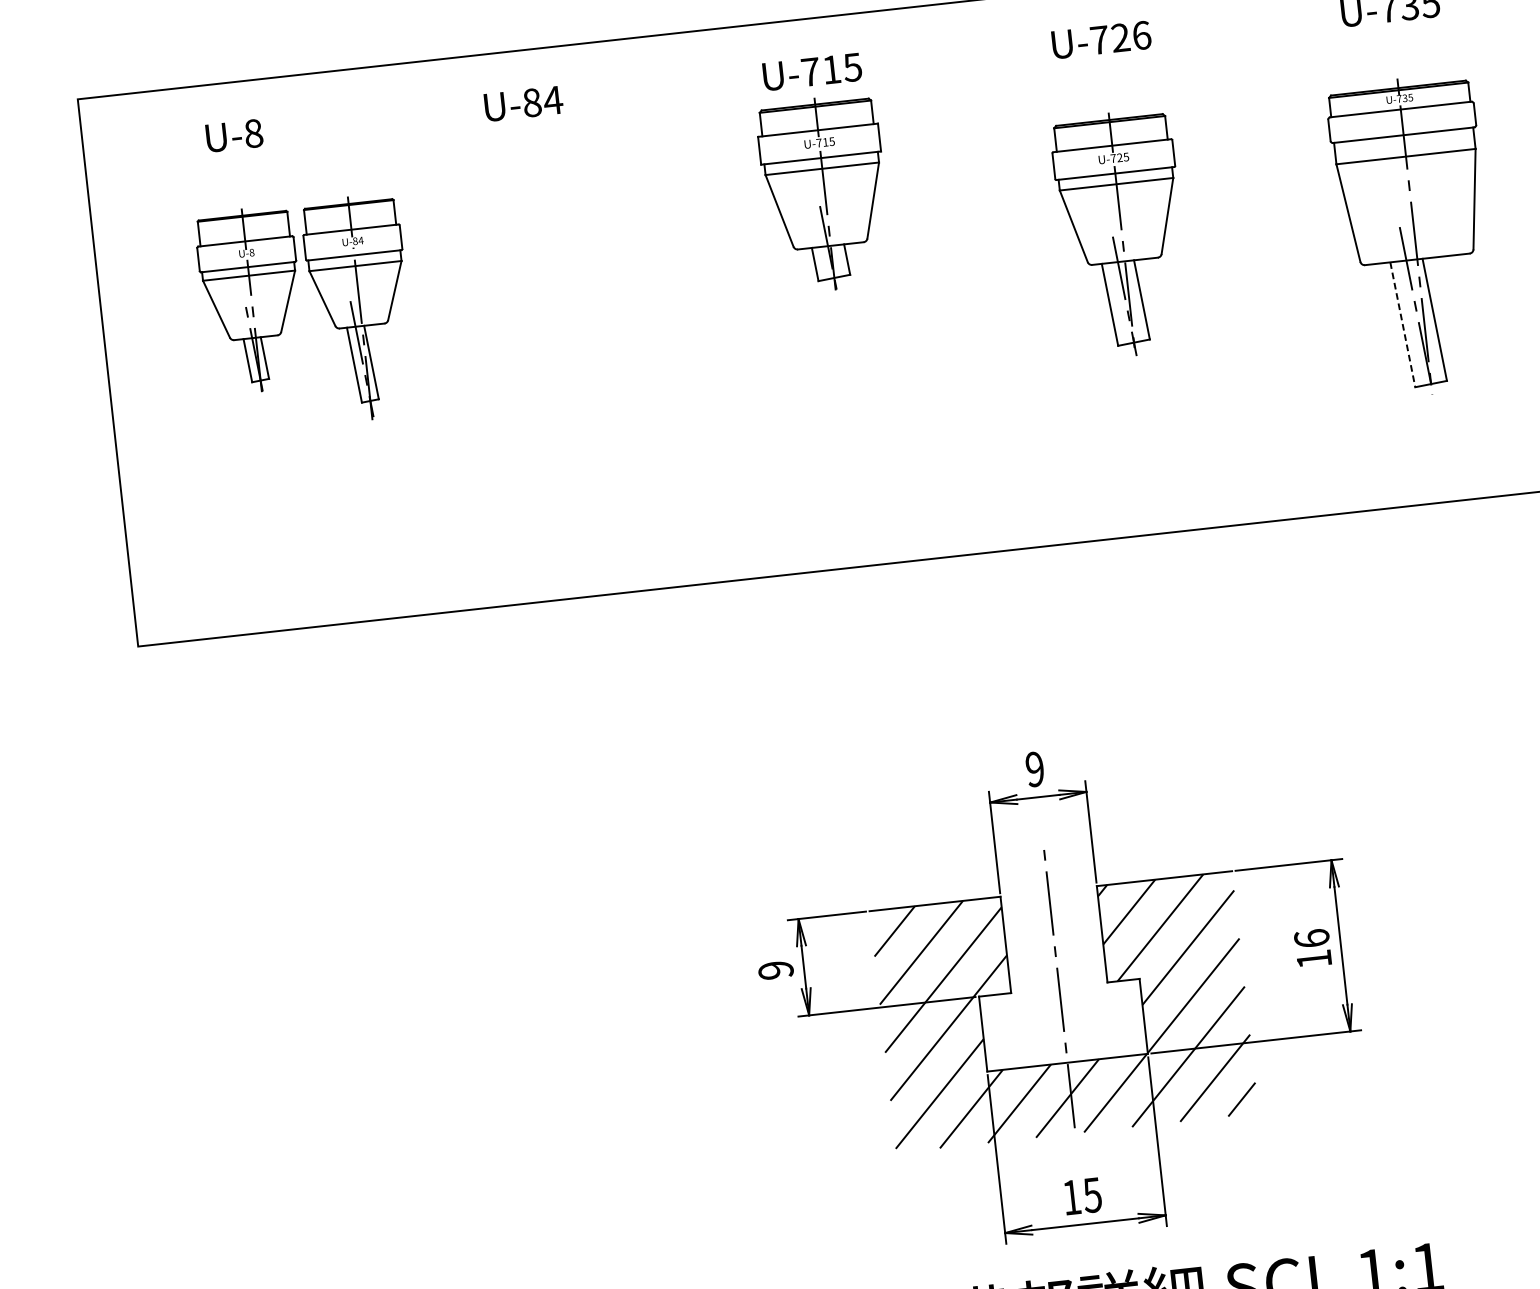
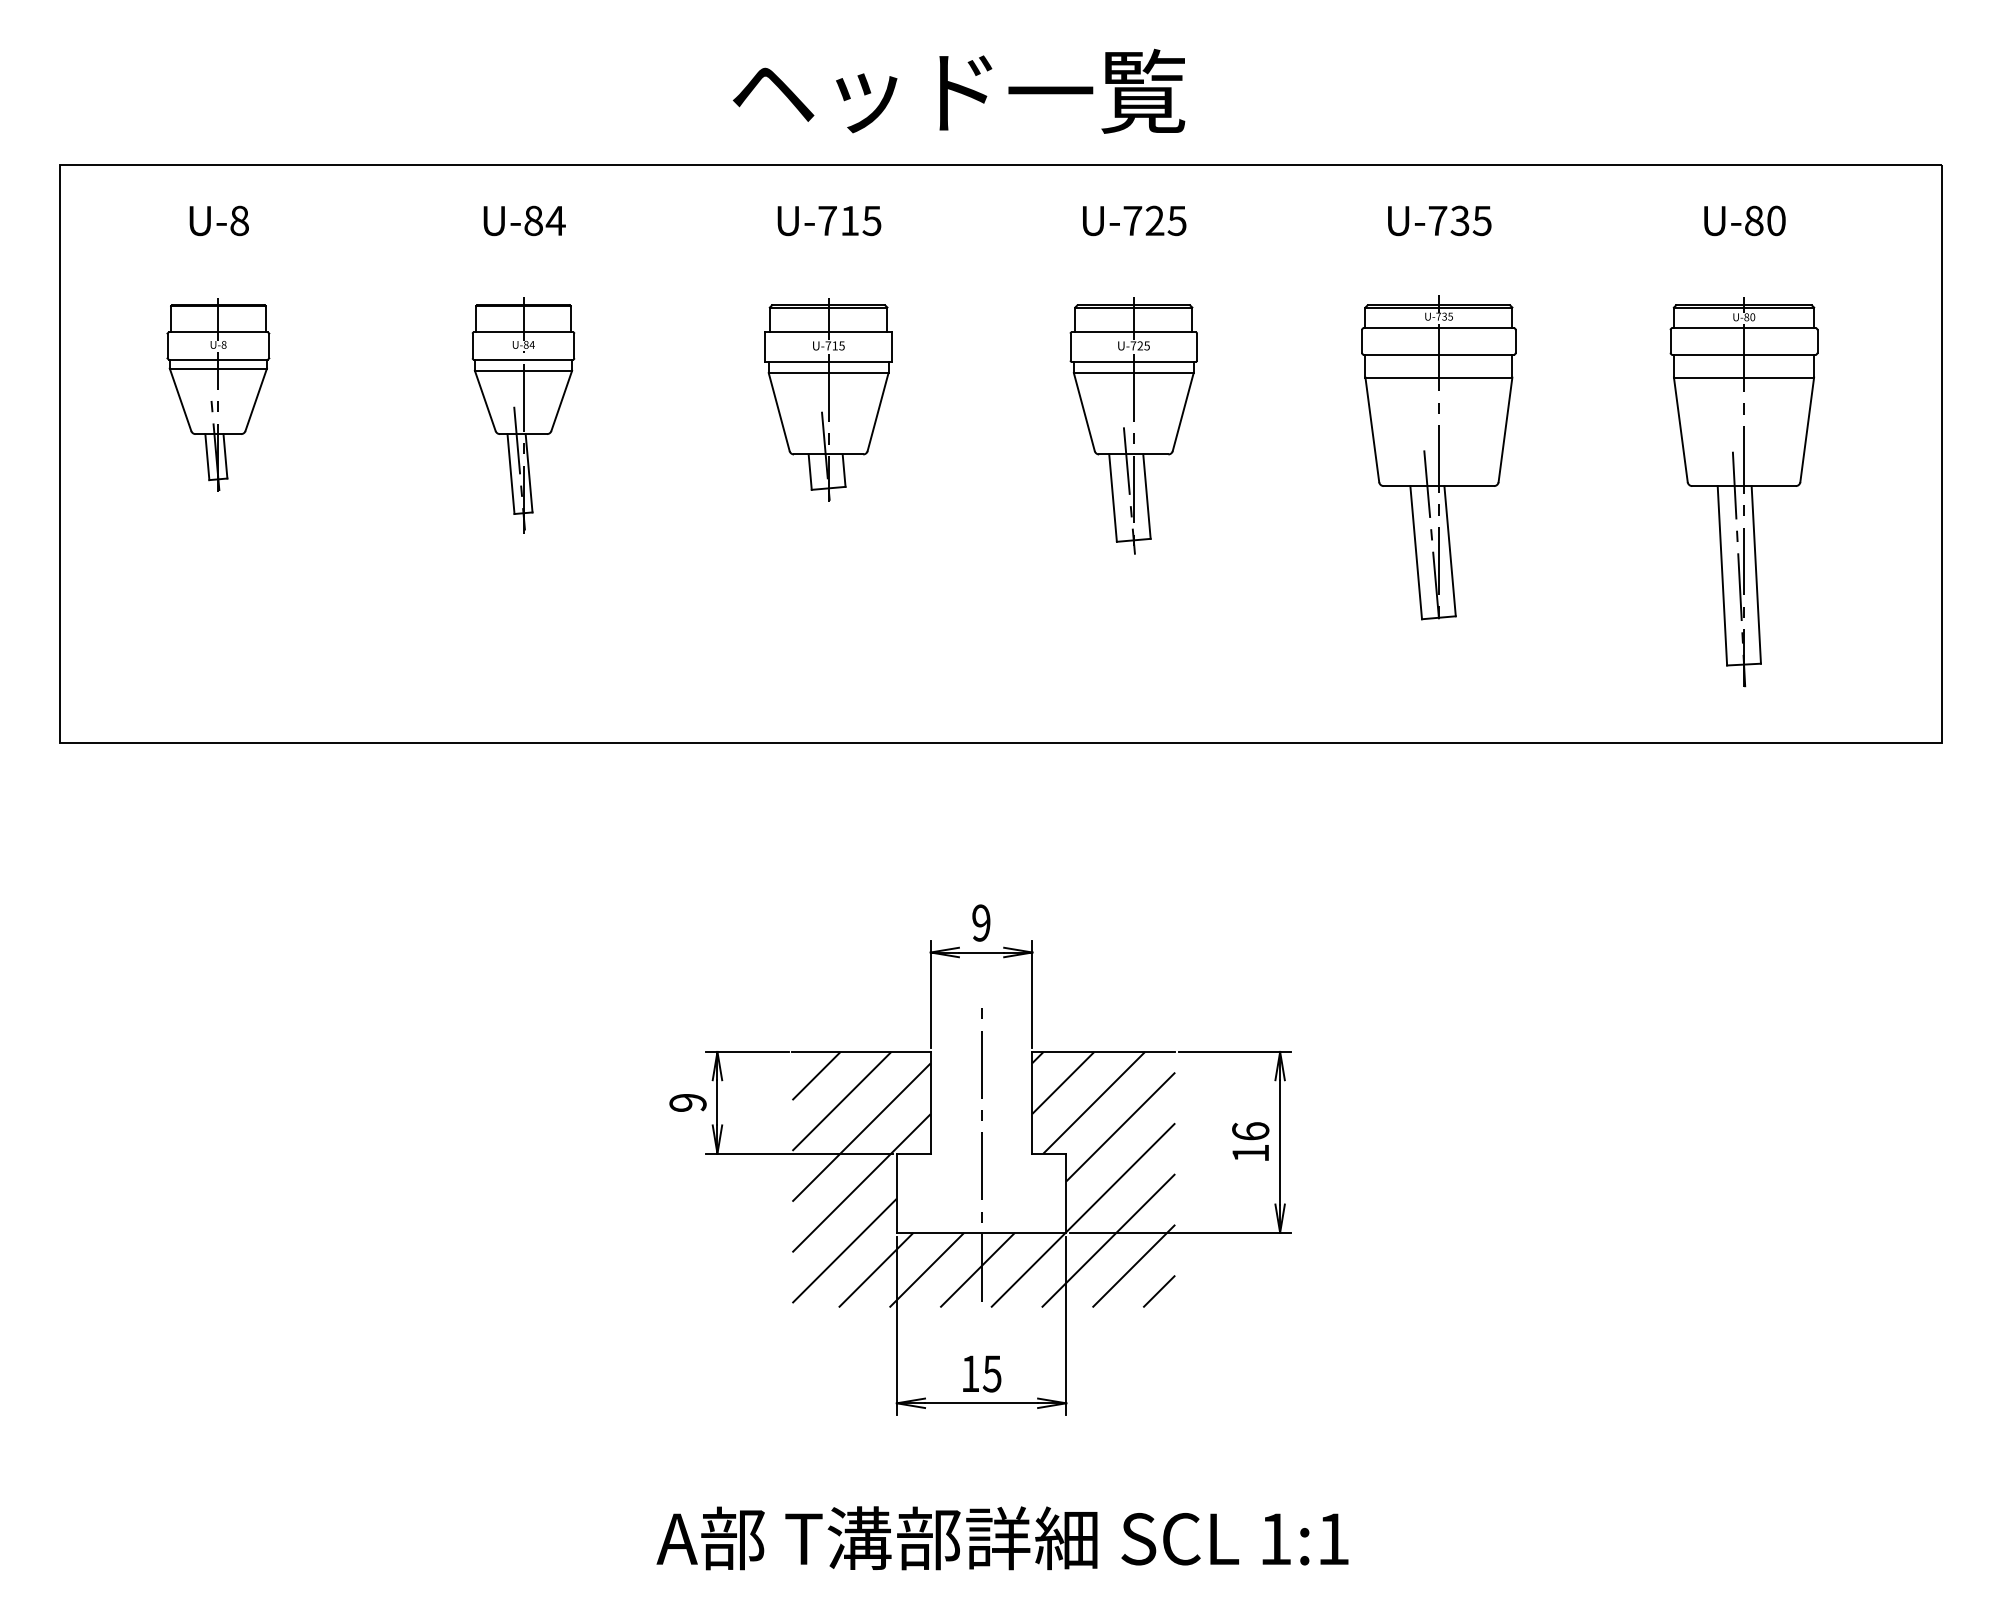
text: (1141, 35) -> (1176, 220), U-726 -> U-725
part: (824, 193) -> (828, 399), moved
part: (360, 308) -> (523, 415), moved
line: (1403, 324) -> (1416, 552), dashed -> solid
part: (1058, 993) -> (980, 1159), moved

